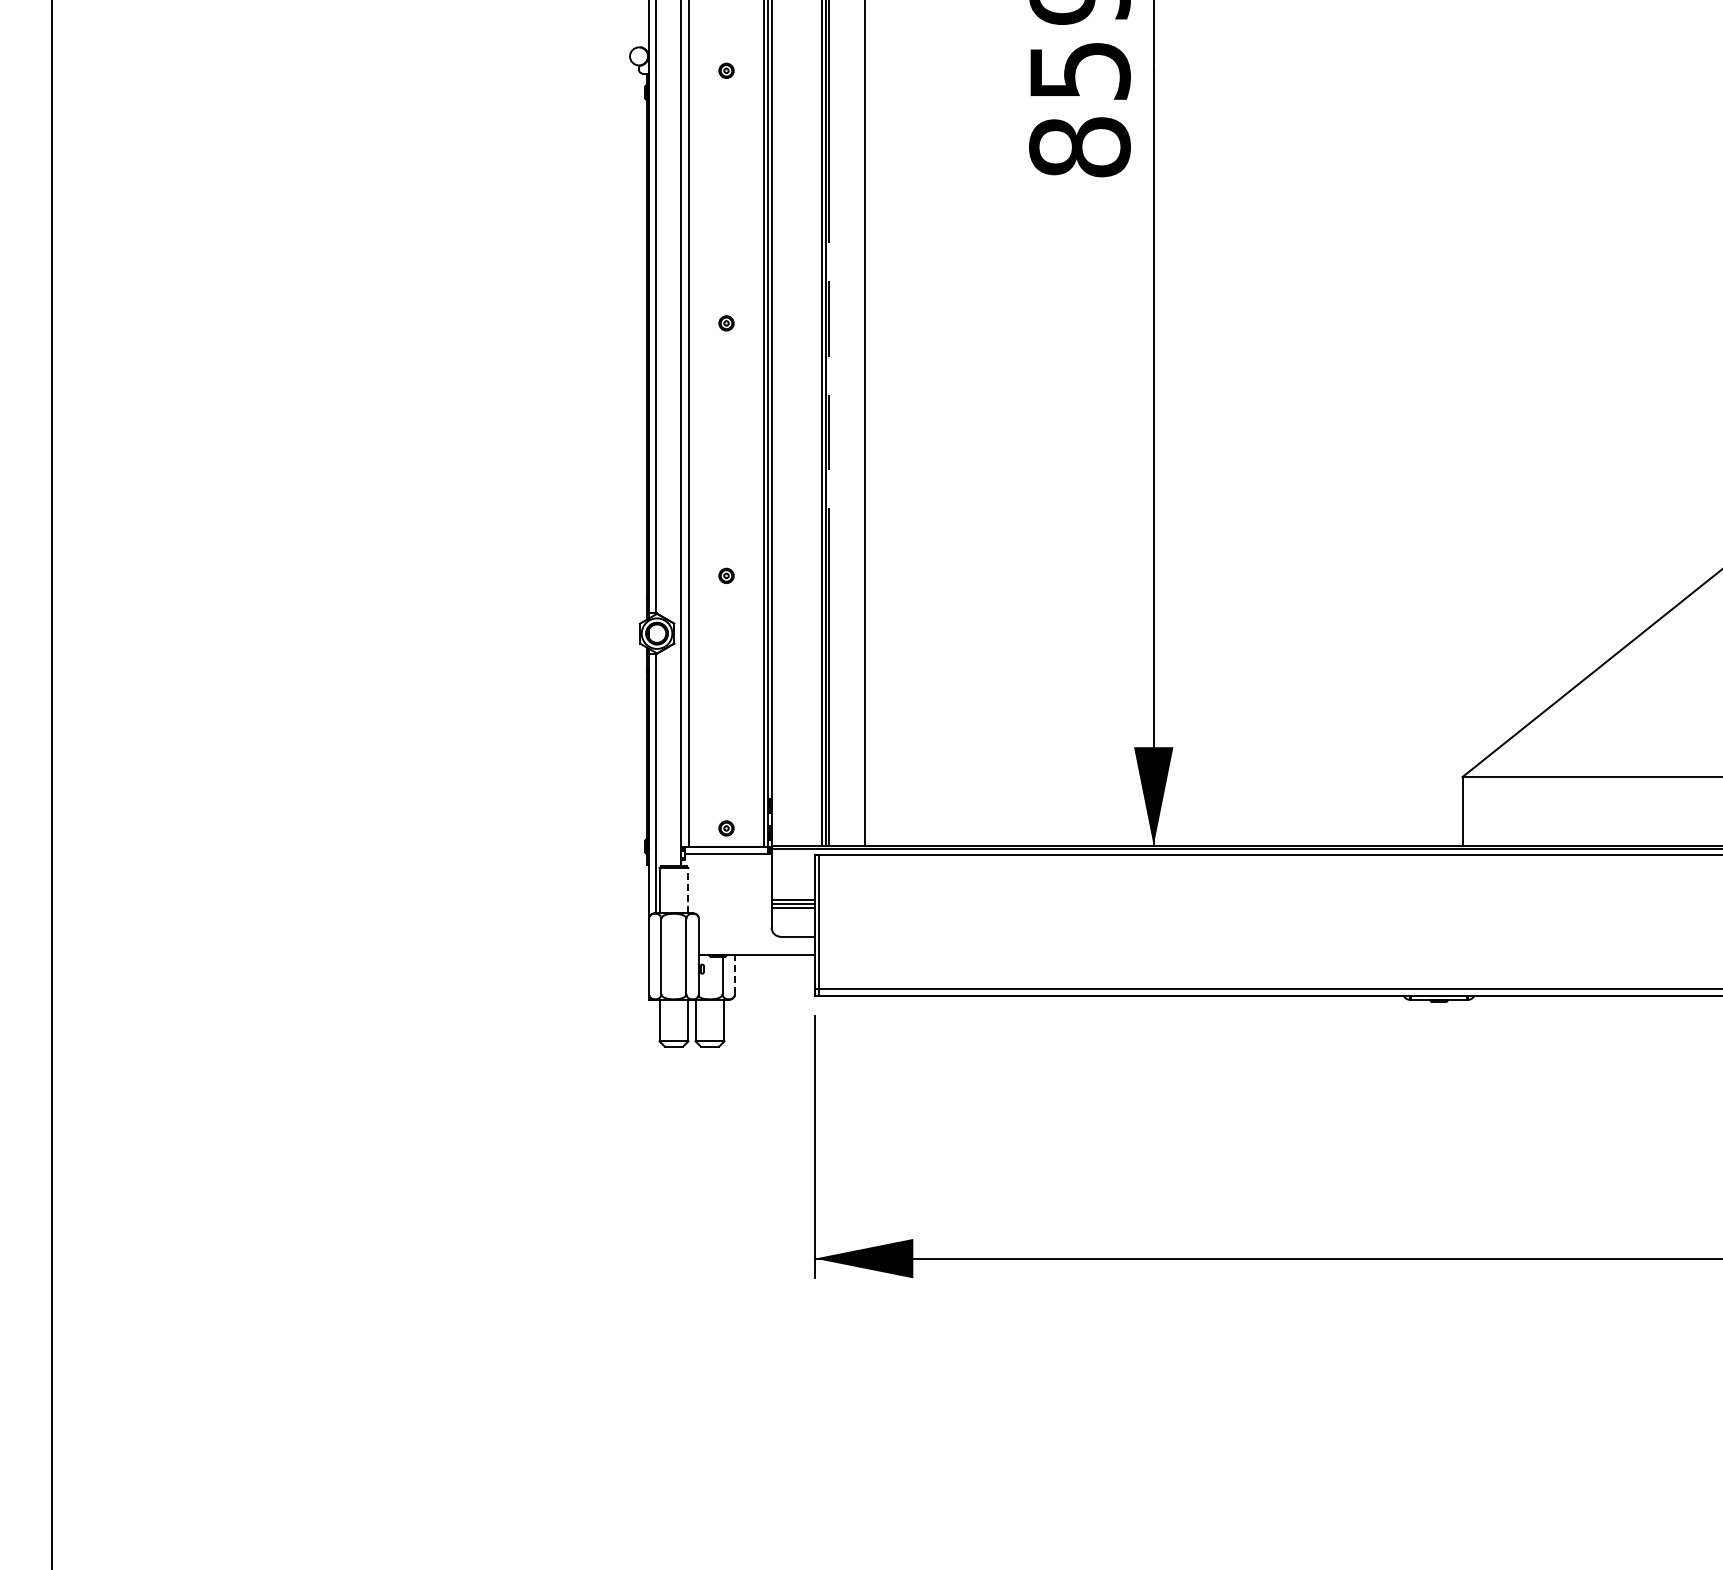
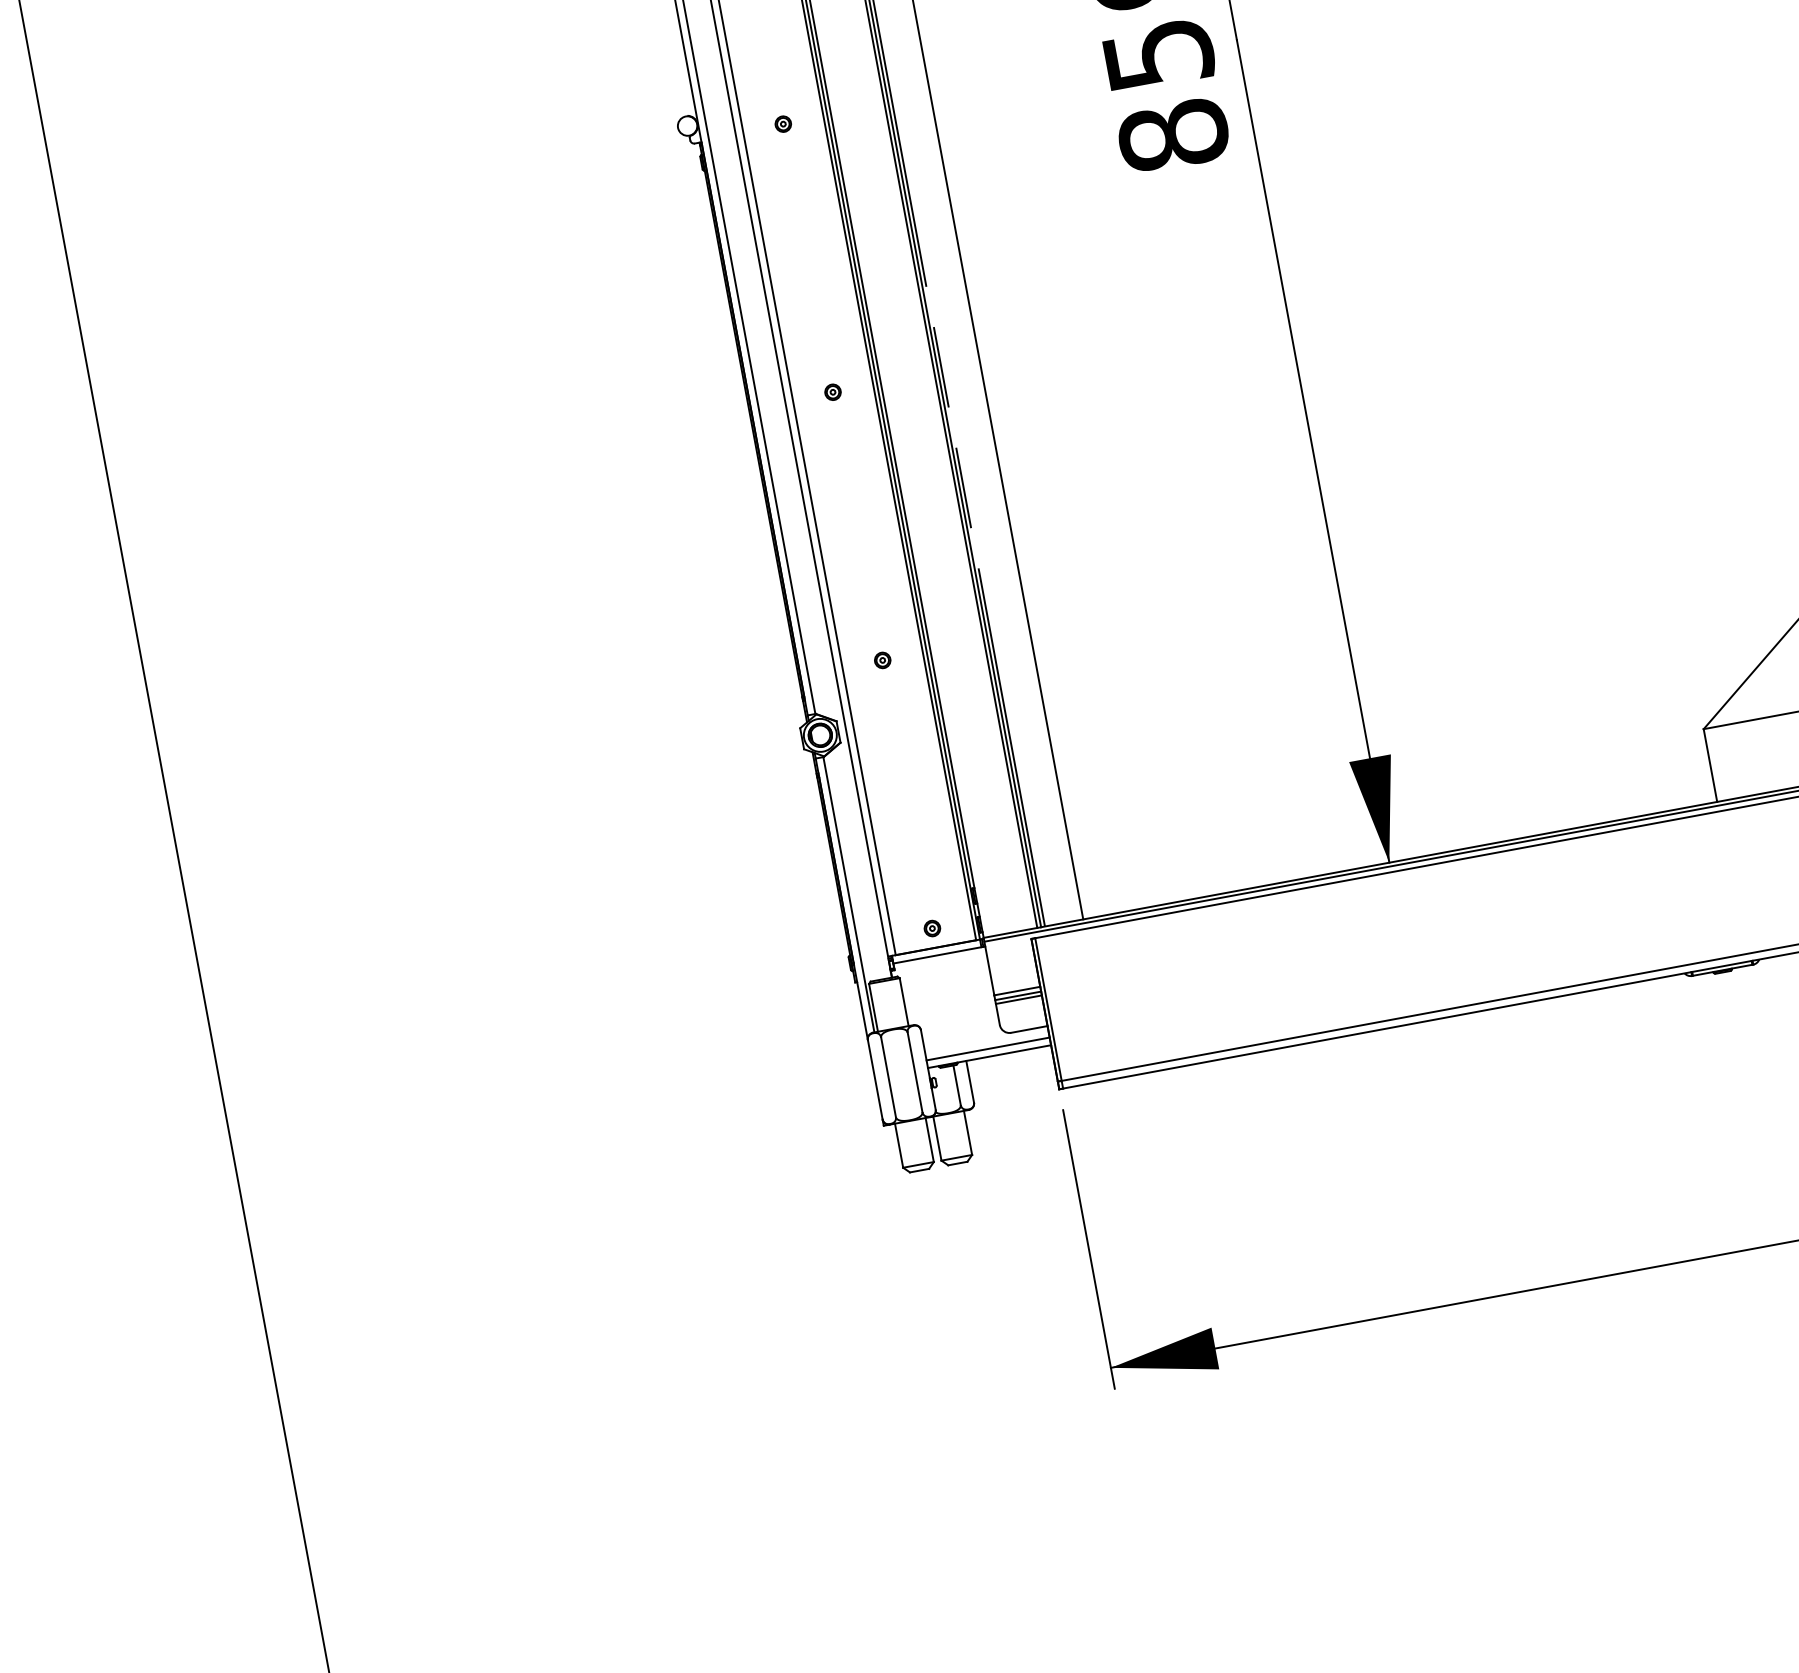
line: (688, 890) -> (904, 1001), dashed -> solid
line: (756, 947) -> (987, 1049), added
line: (735, 974) -> (970, 1081), dashed -> solid

